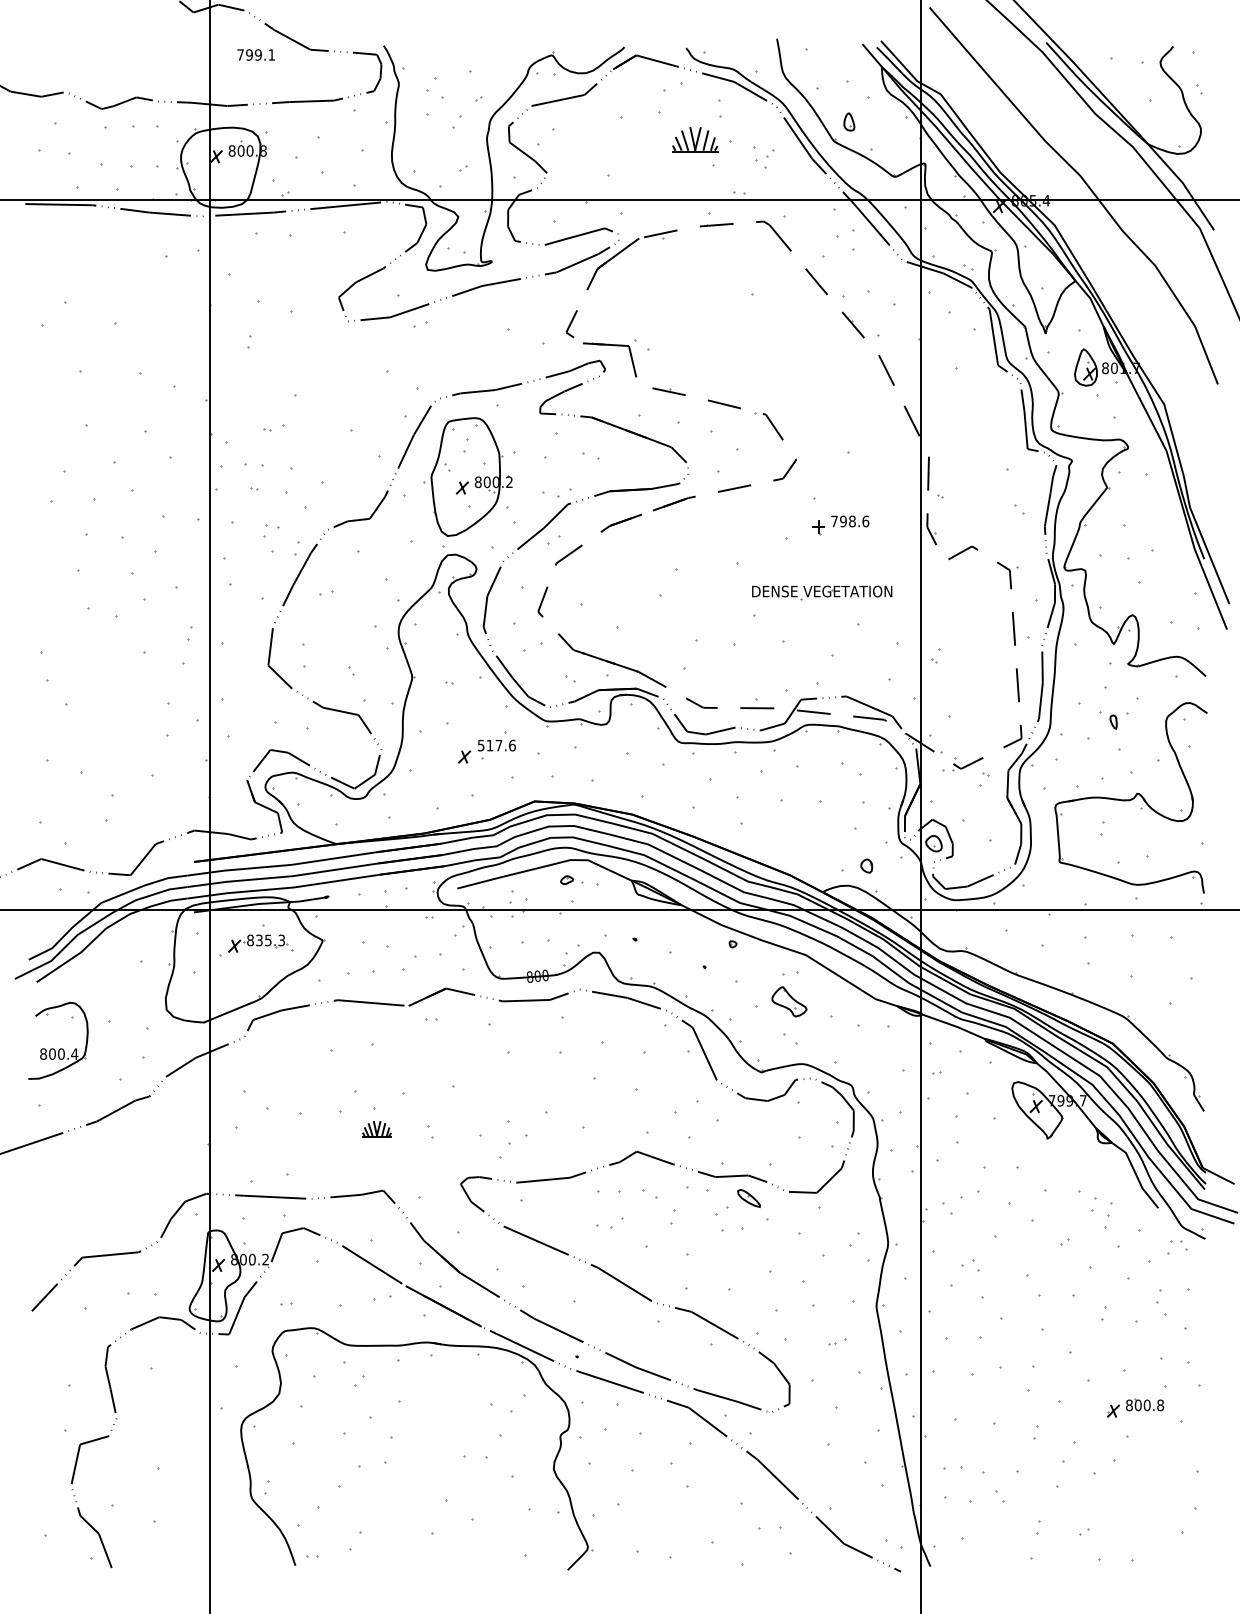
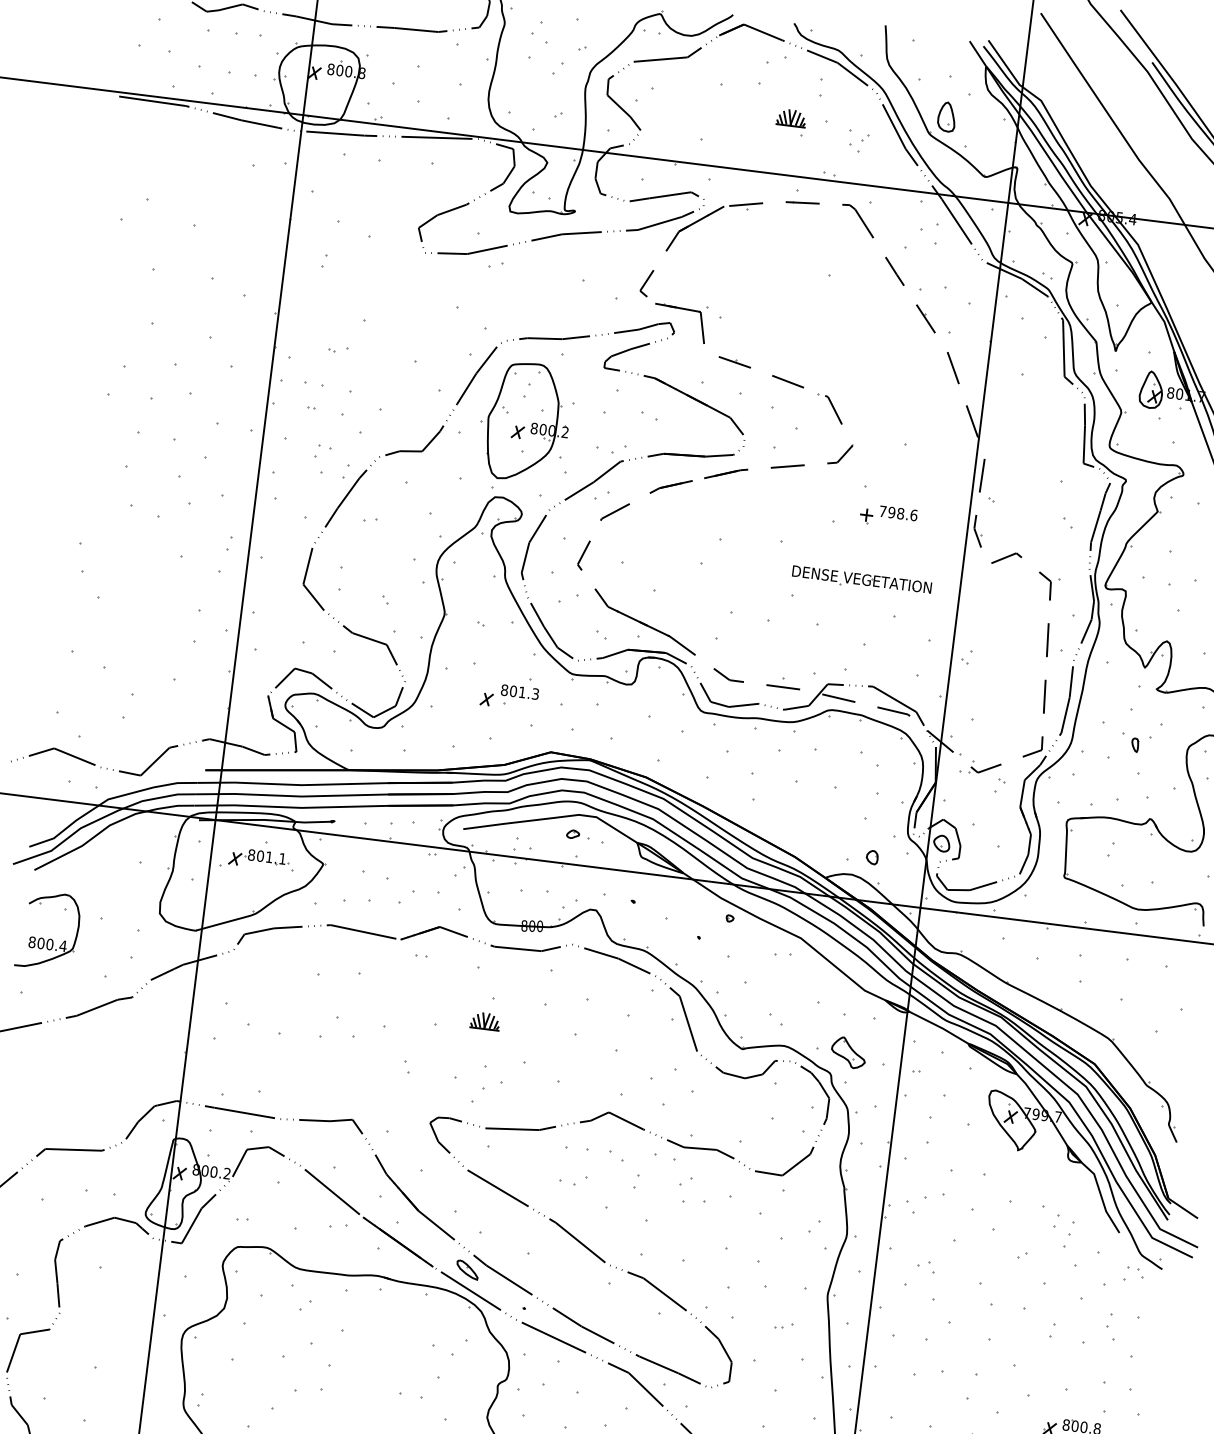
part: (849, 121) -> (947, 116), size x1.67
part: (694, 146) -> (790, 122), size x0.62
text: (496, 745) -> (519, 692), 517.6 -> 801.3
text: (270, 940) -> (271, 857), 835.3 -> 801.1
part: (789, 1001) -> (848, 1052), moved
part: (376, 1129) -> (484, 1021), moved
part: (748, 1198) -> (467, 1269), moved

